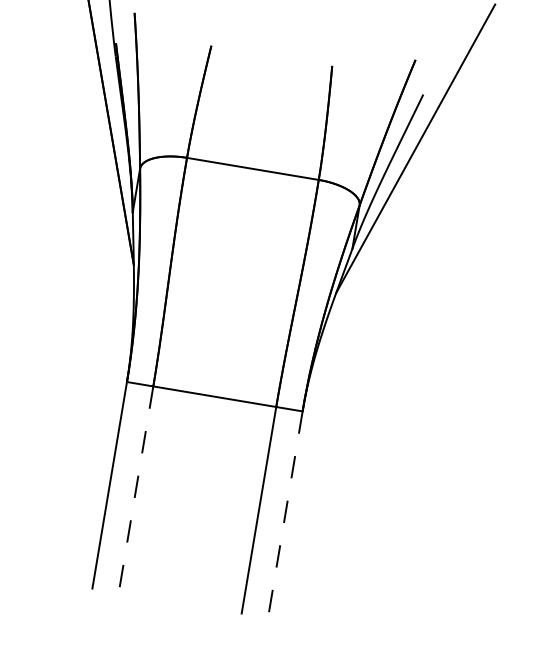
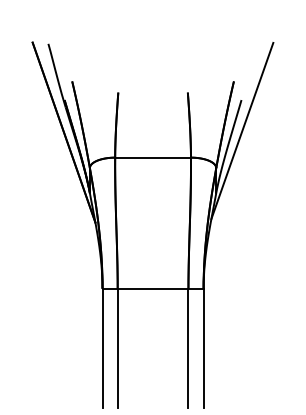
line: (135, 490) -> (117, 348), dashed -> solid
line: (285, 515) -> (203, 348), dashed -> solid

